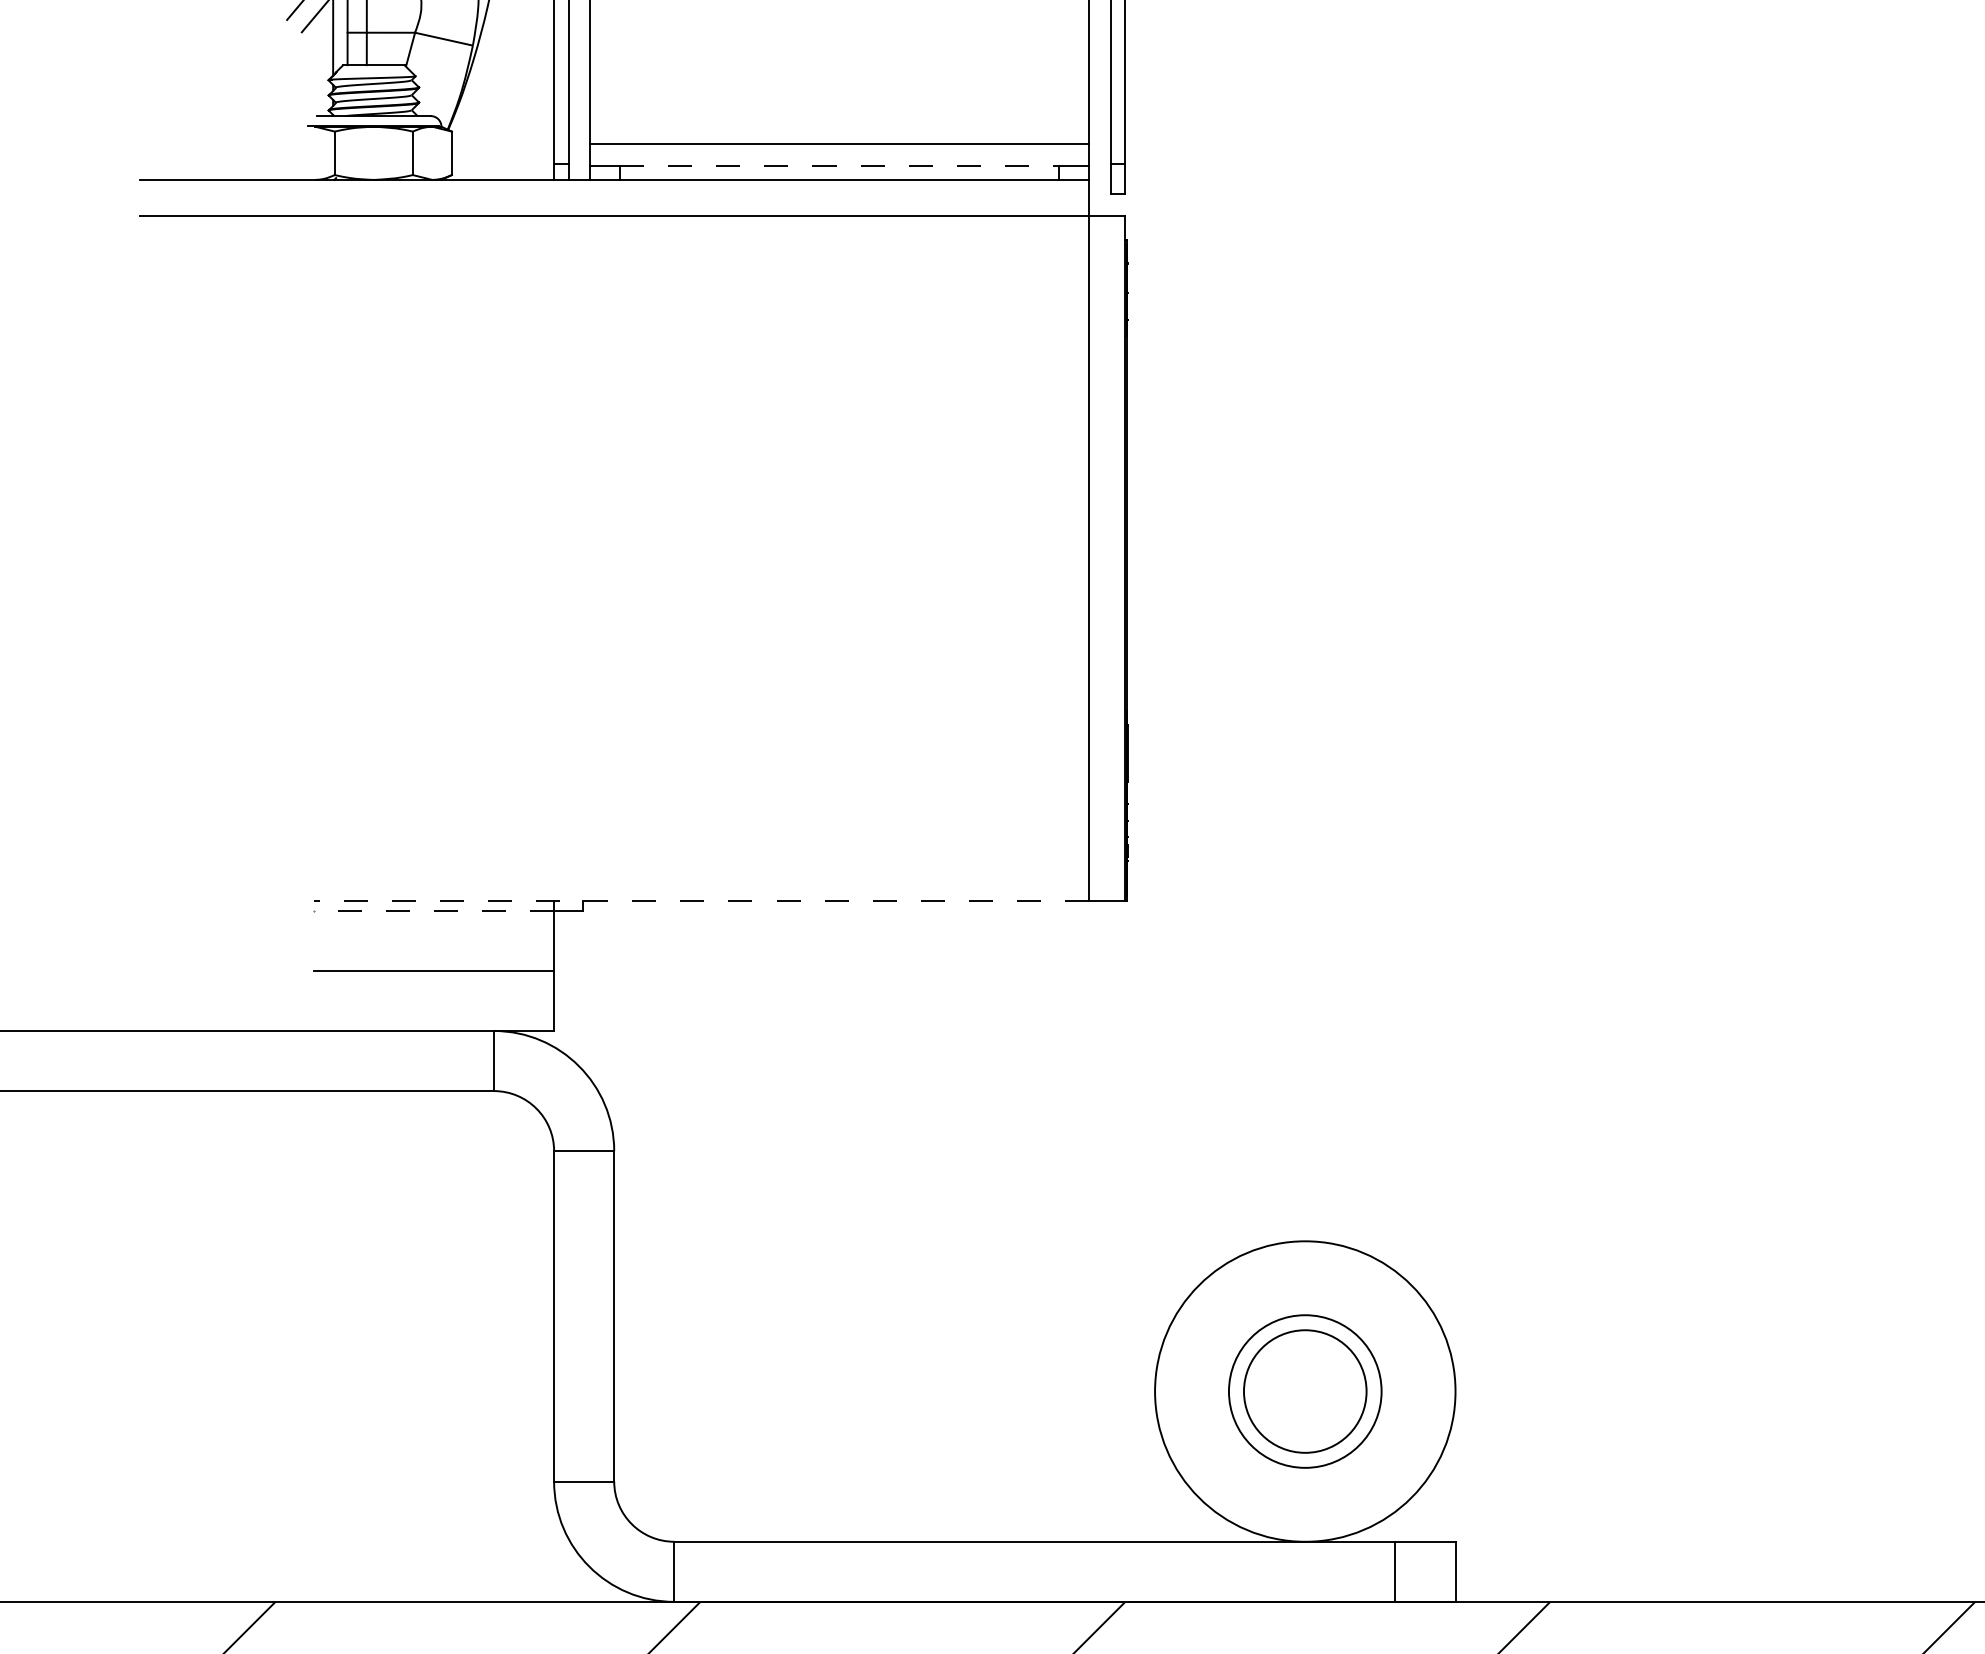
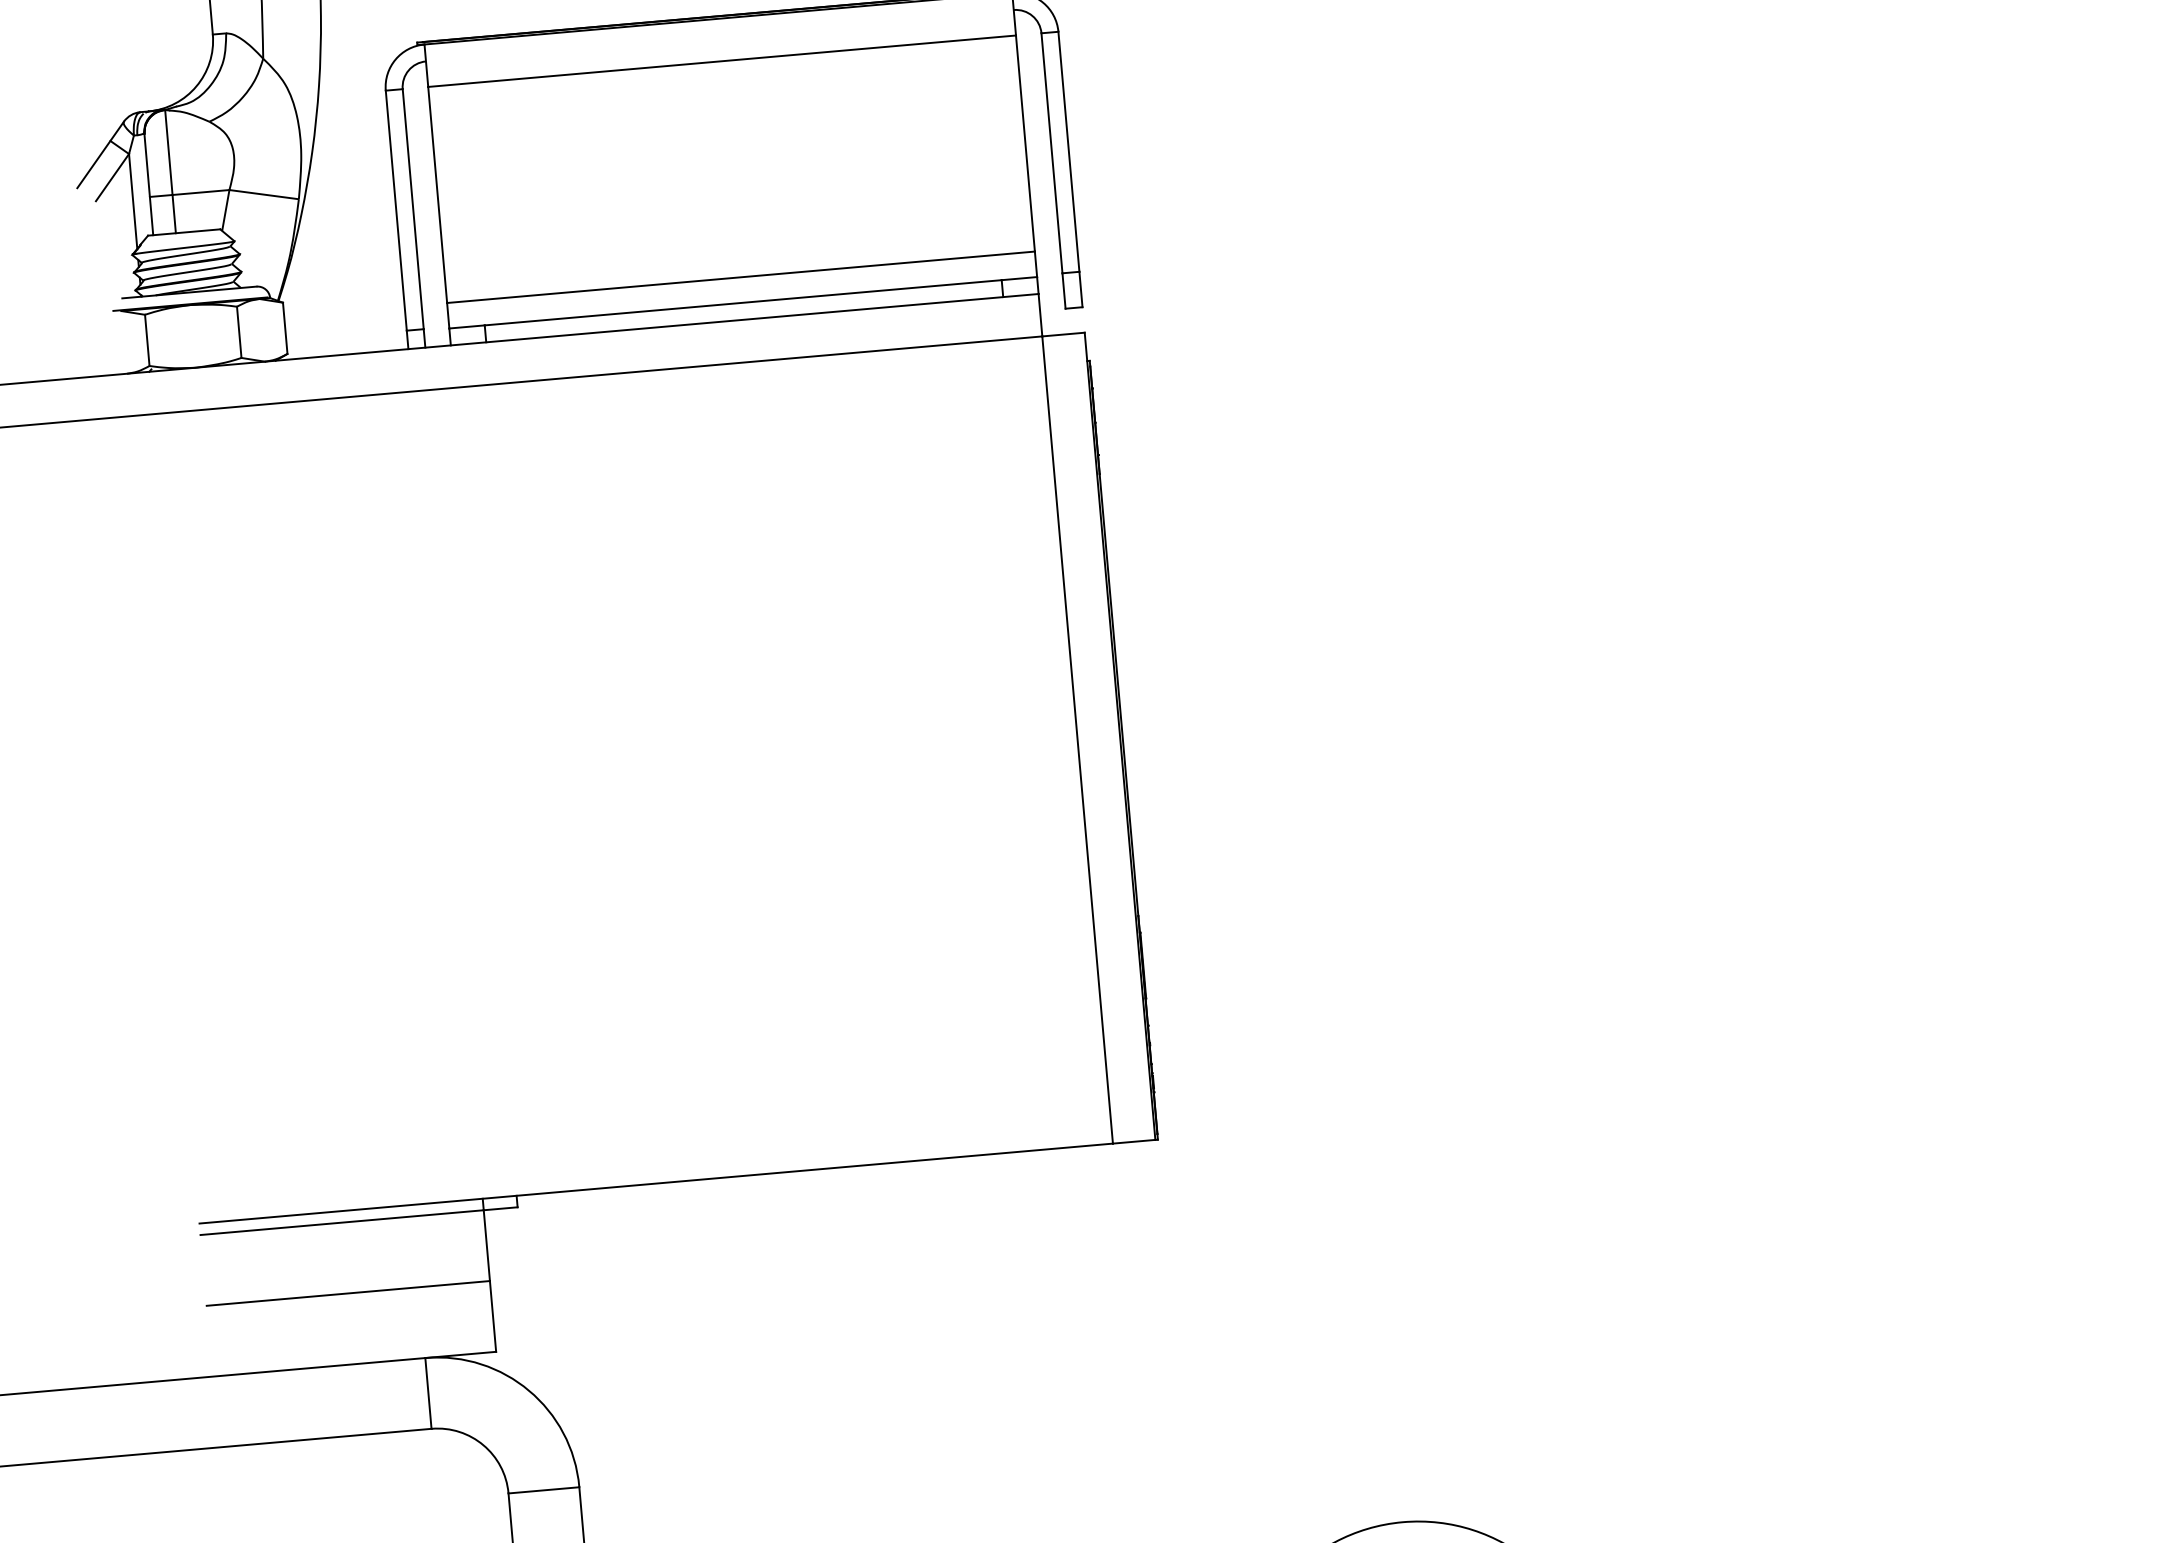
line: (840, 165) -> (744, 302), dashed -> solid
line: (701, 901) -> (656, 1184), dashed -> solid
line: (433, 910) -> (341, 1222), dashed -> solid

